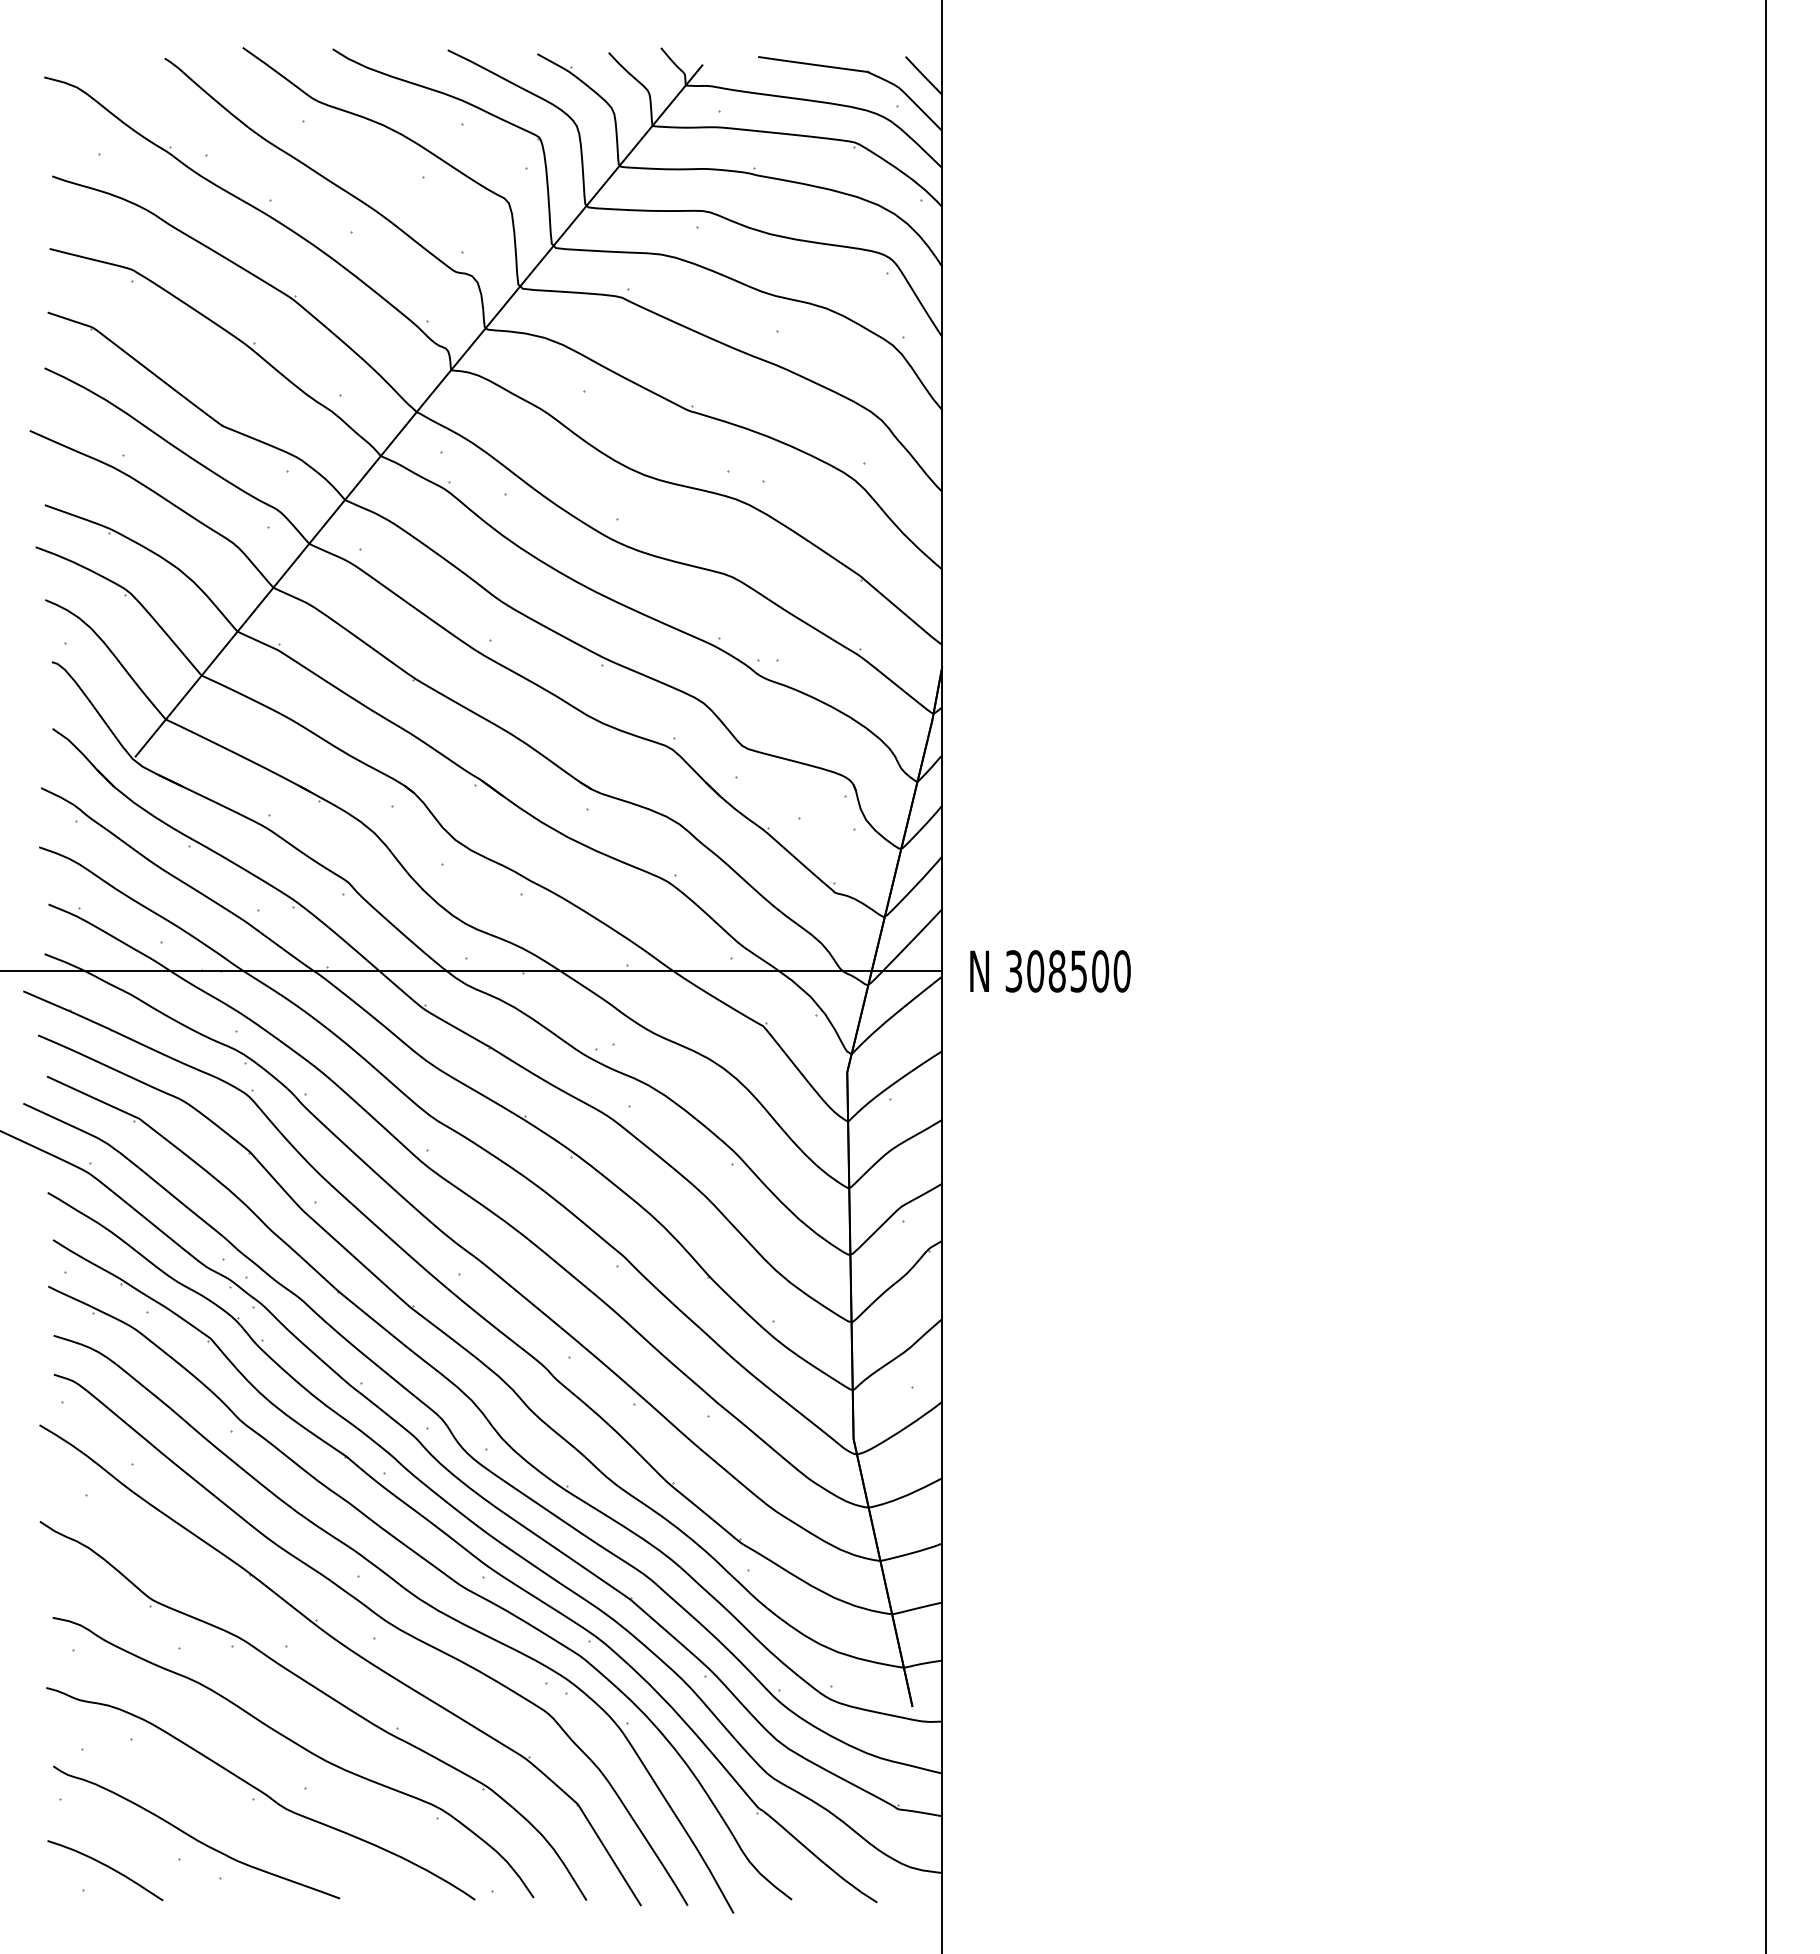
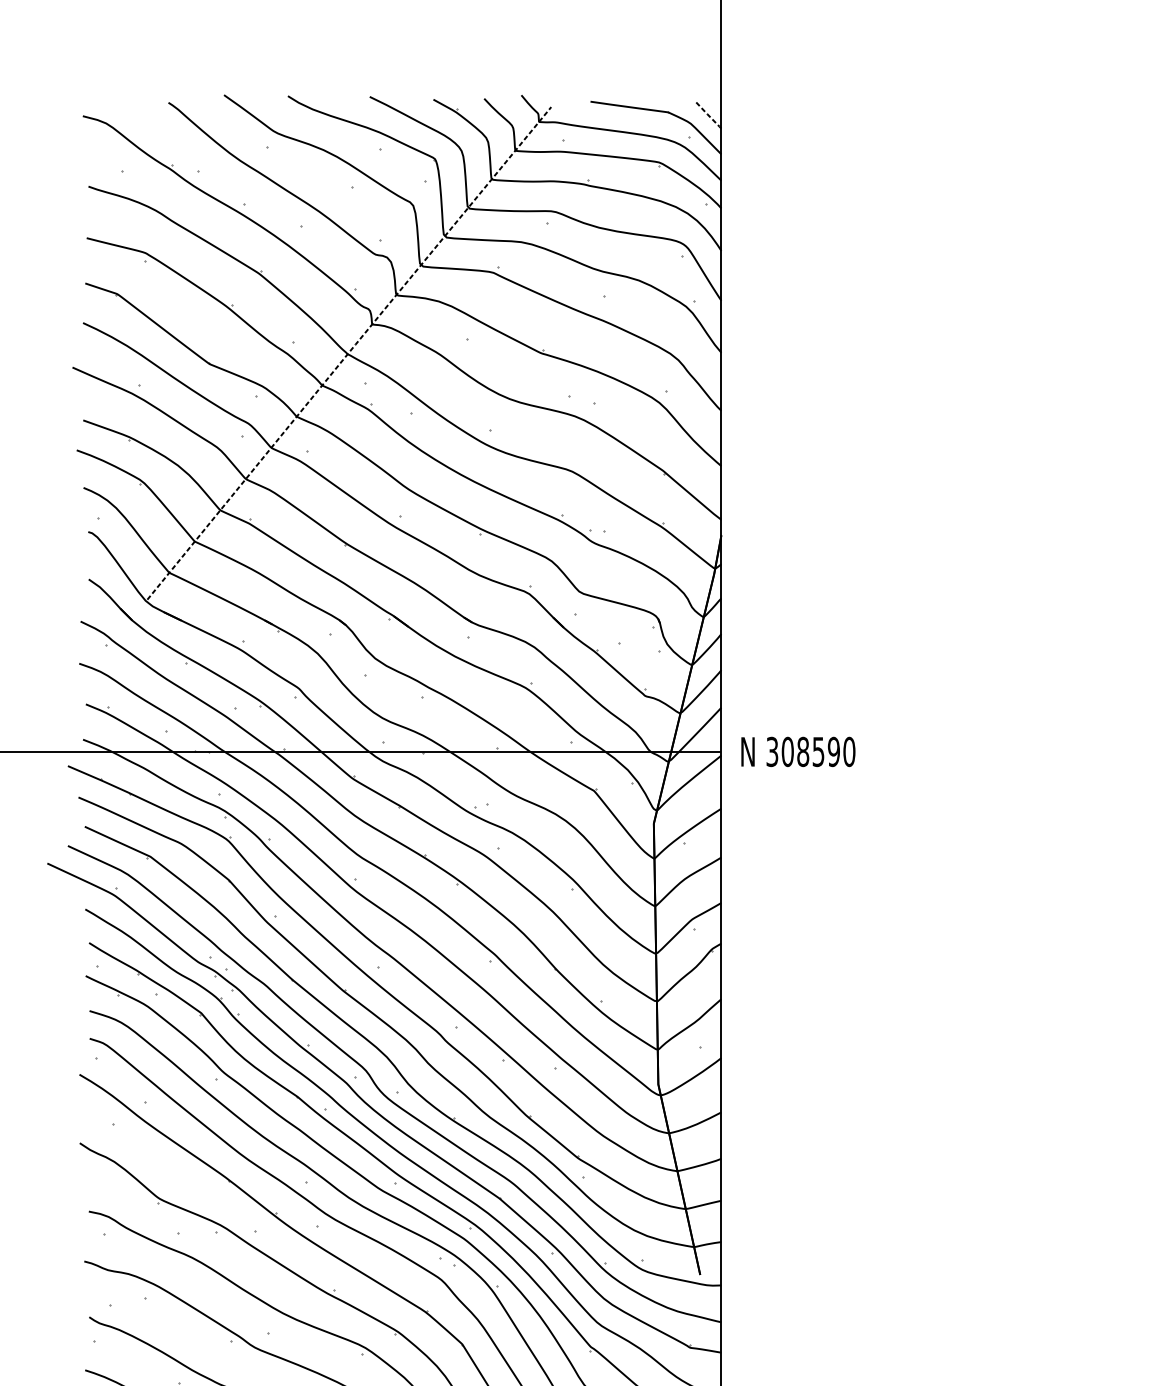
line: (923, 75) -> (708, 114), solid -> dashed
line: (418, 409) -> (348, 352), solid -> dashed
text: (1100, 971) -> (833, 752), 308500 -> 308590

